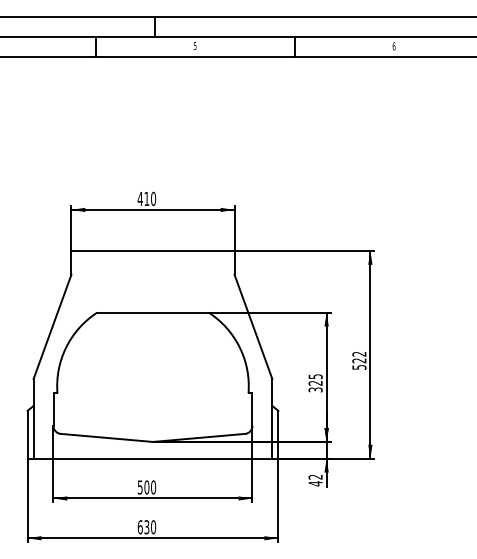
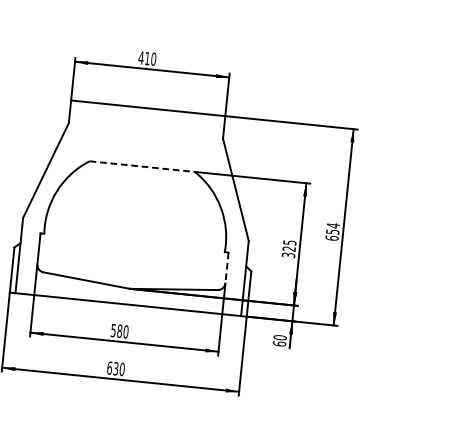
line: (152, 312) -> (141, 166), solid -> dashed
text: (359, 360) -> (332, 231), 522 -> 654
line: (252, 410) -> (226, 268), solid -> dashed
text: (315, 480) -> (279, 340), 42 -> 60
text: (146, 487) -> (119, 331), 500 -> 580

